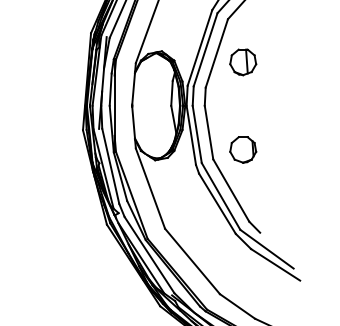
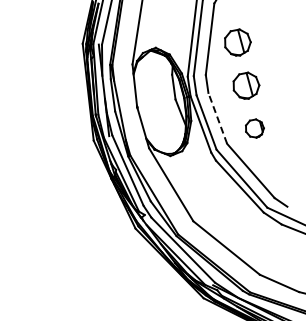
part: (243, 106) -> (246, 86), added
line: (208, 132) -> (217, 118), solid -> dashed
part: (243, 149) -> (254, 128), size x0.7

